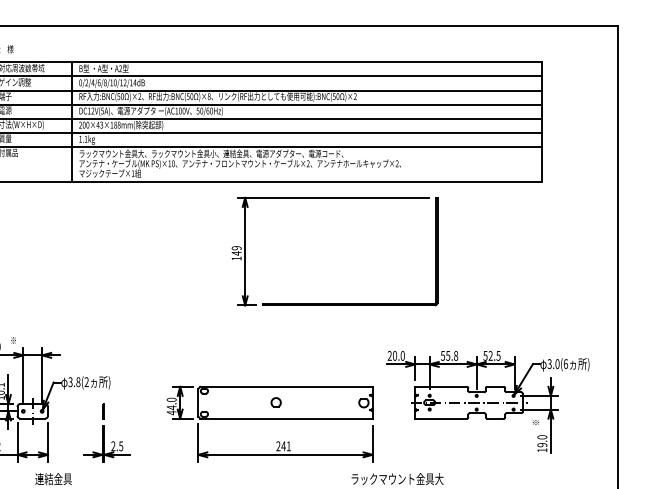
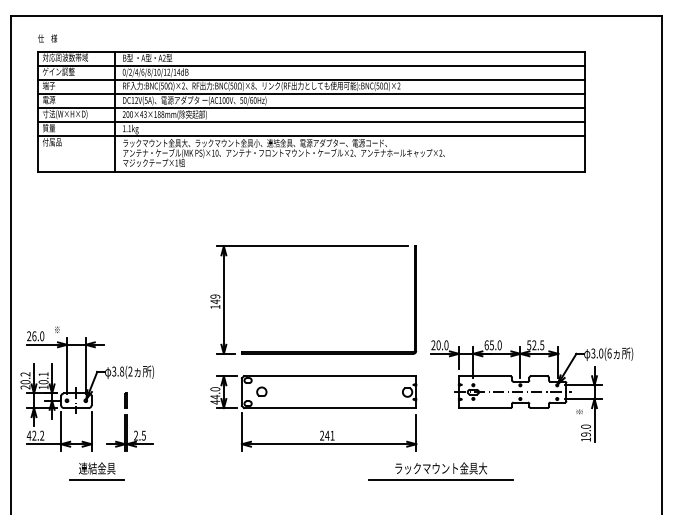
part: (334, 303) -> (313, 351), moved
text: (448, 356) -> (492, 345), 55.8 -> 65.0
part: (275, 402) -> (261, 391), moved
part: (106, 432) -> (129, 421), moved

